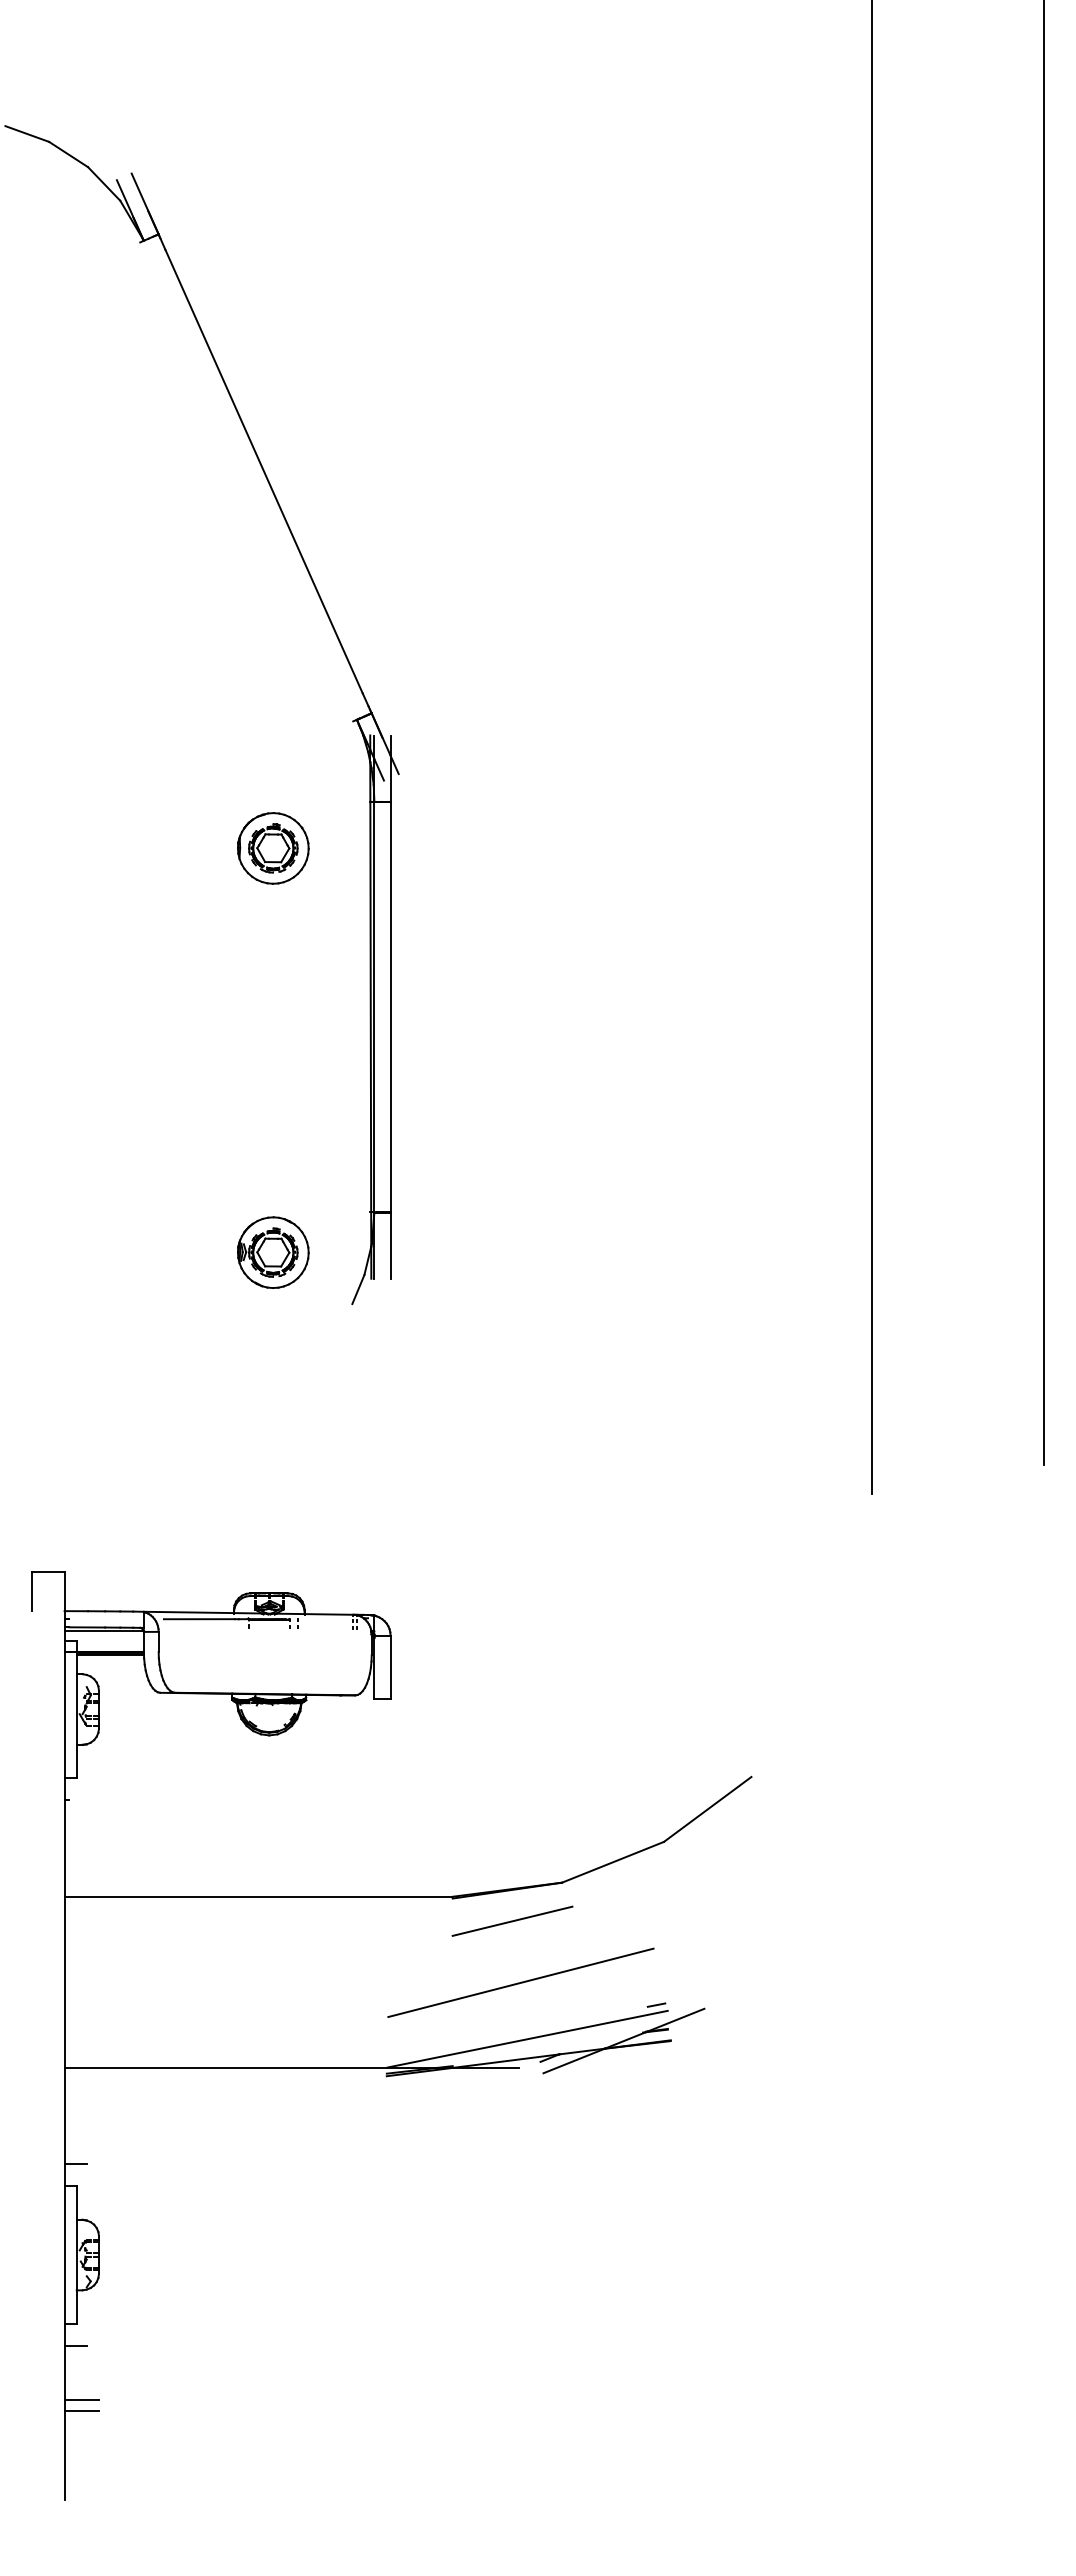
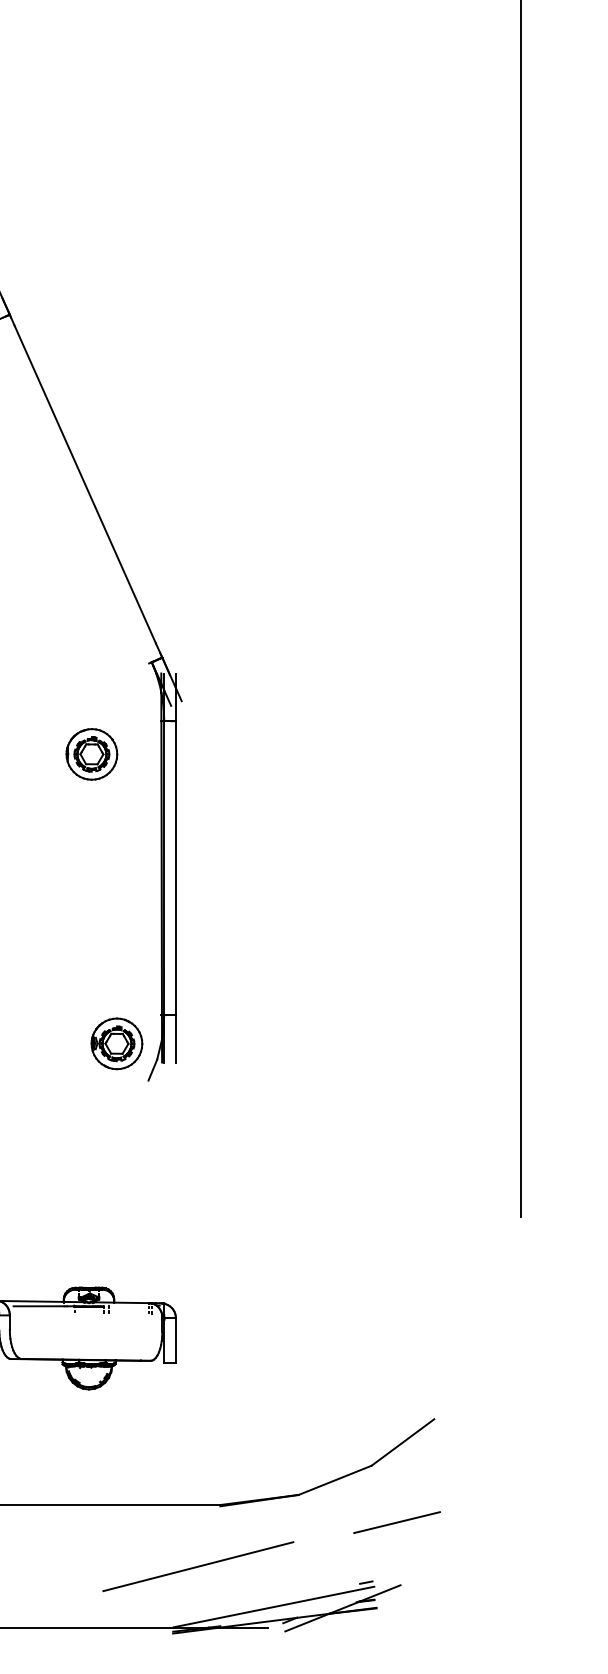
part: (273, 1252) -> (117, 1043), moved
line: (512, 1920) -> (397, 1522), moved
line: (520, 1982) -> (198, 1566), moved

